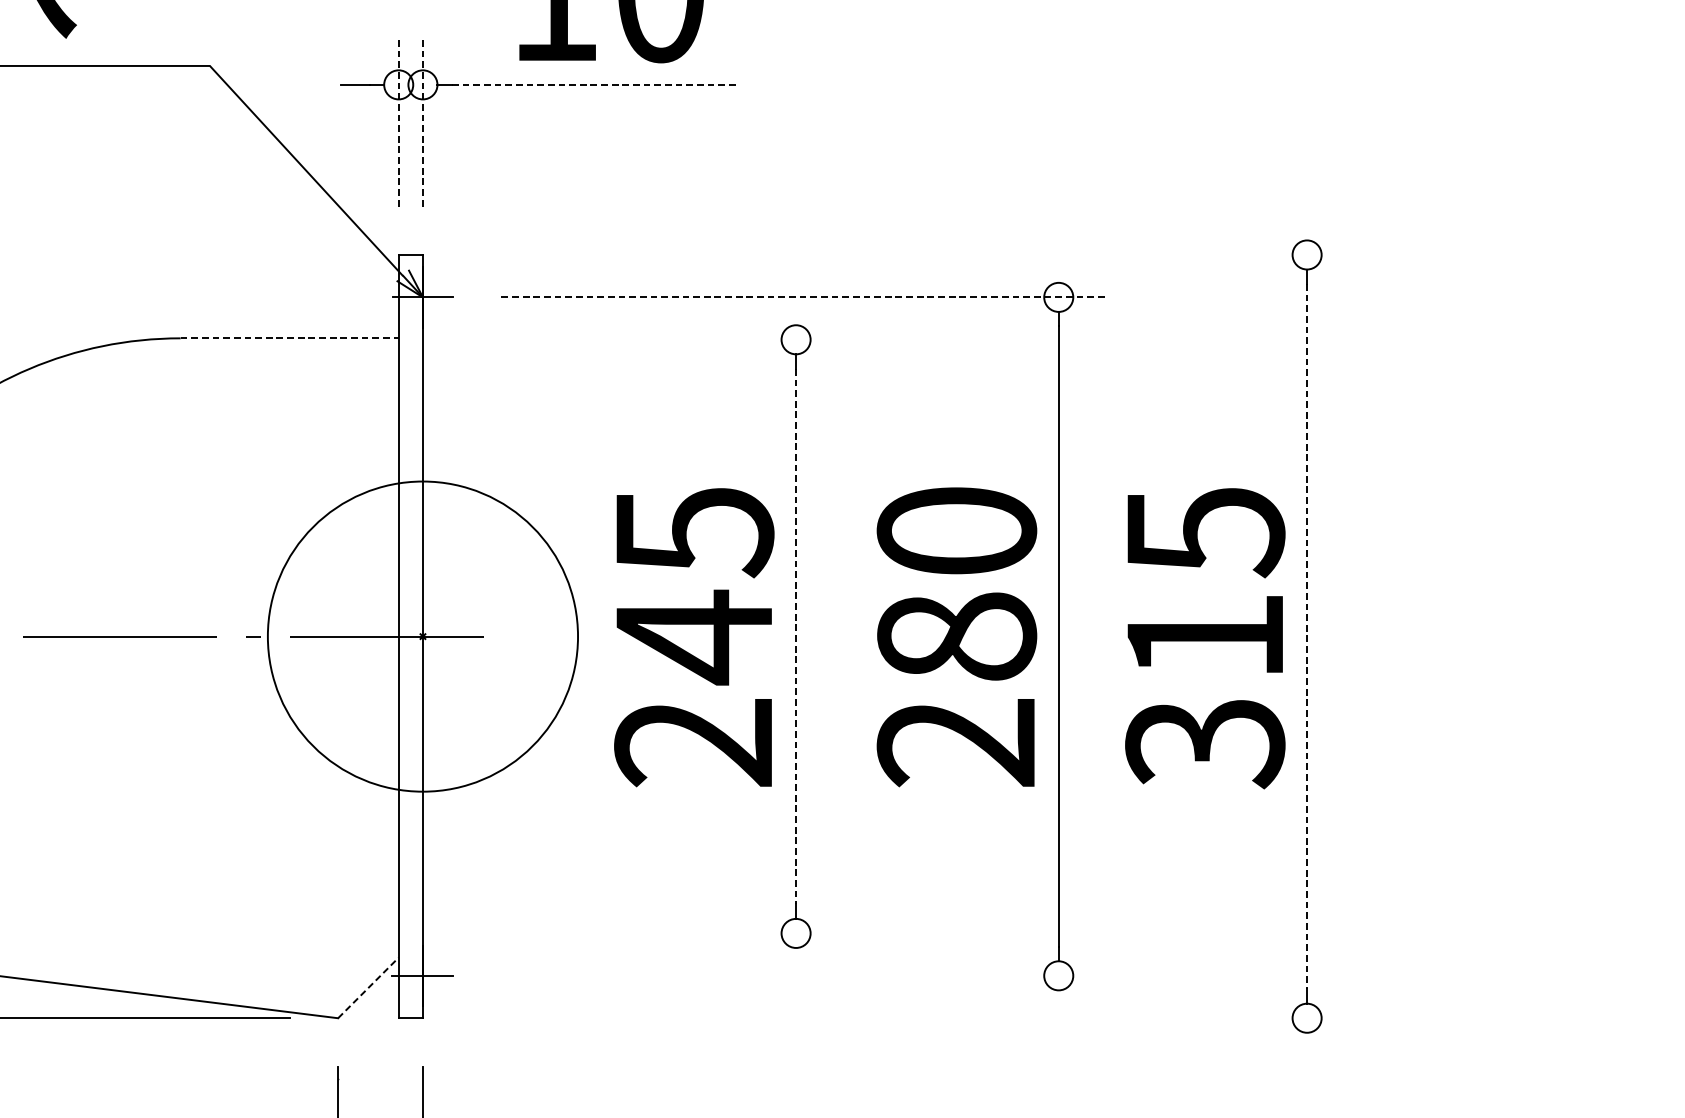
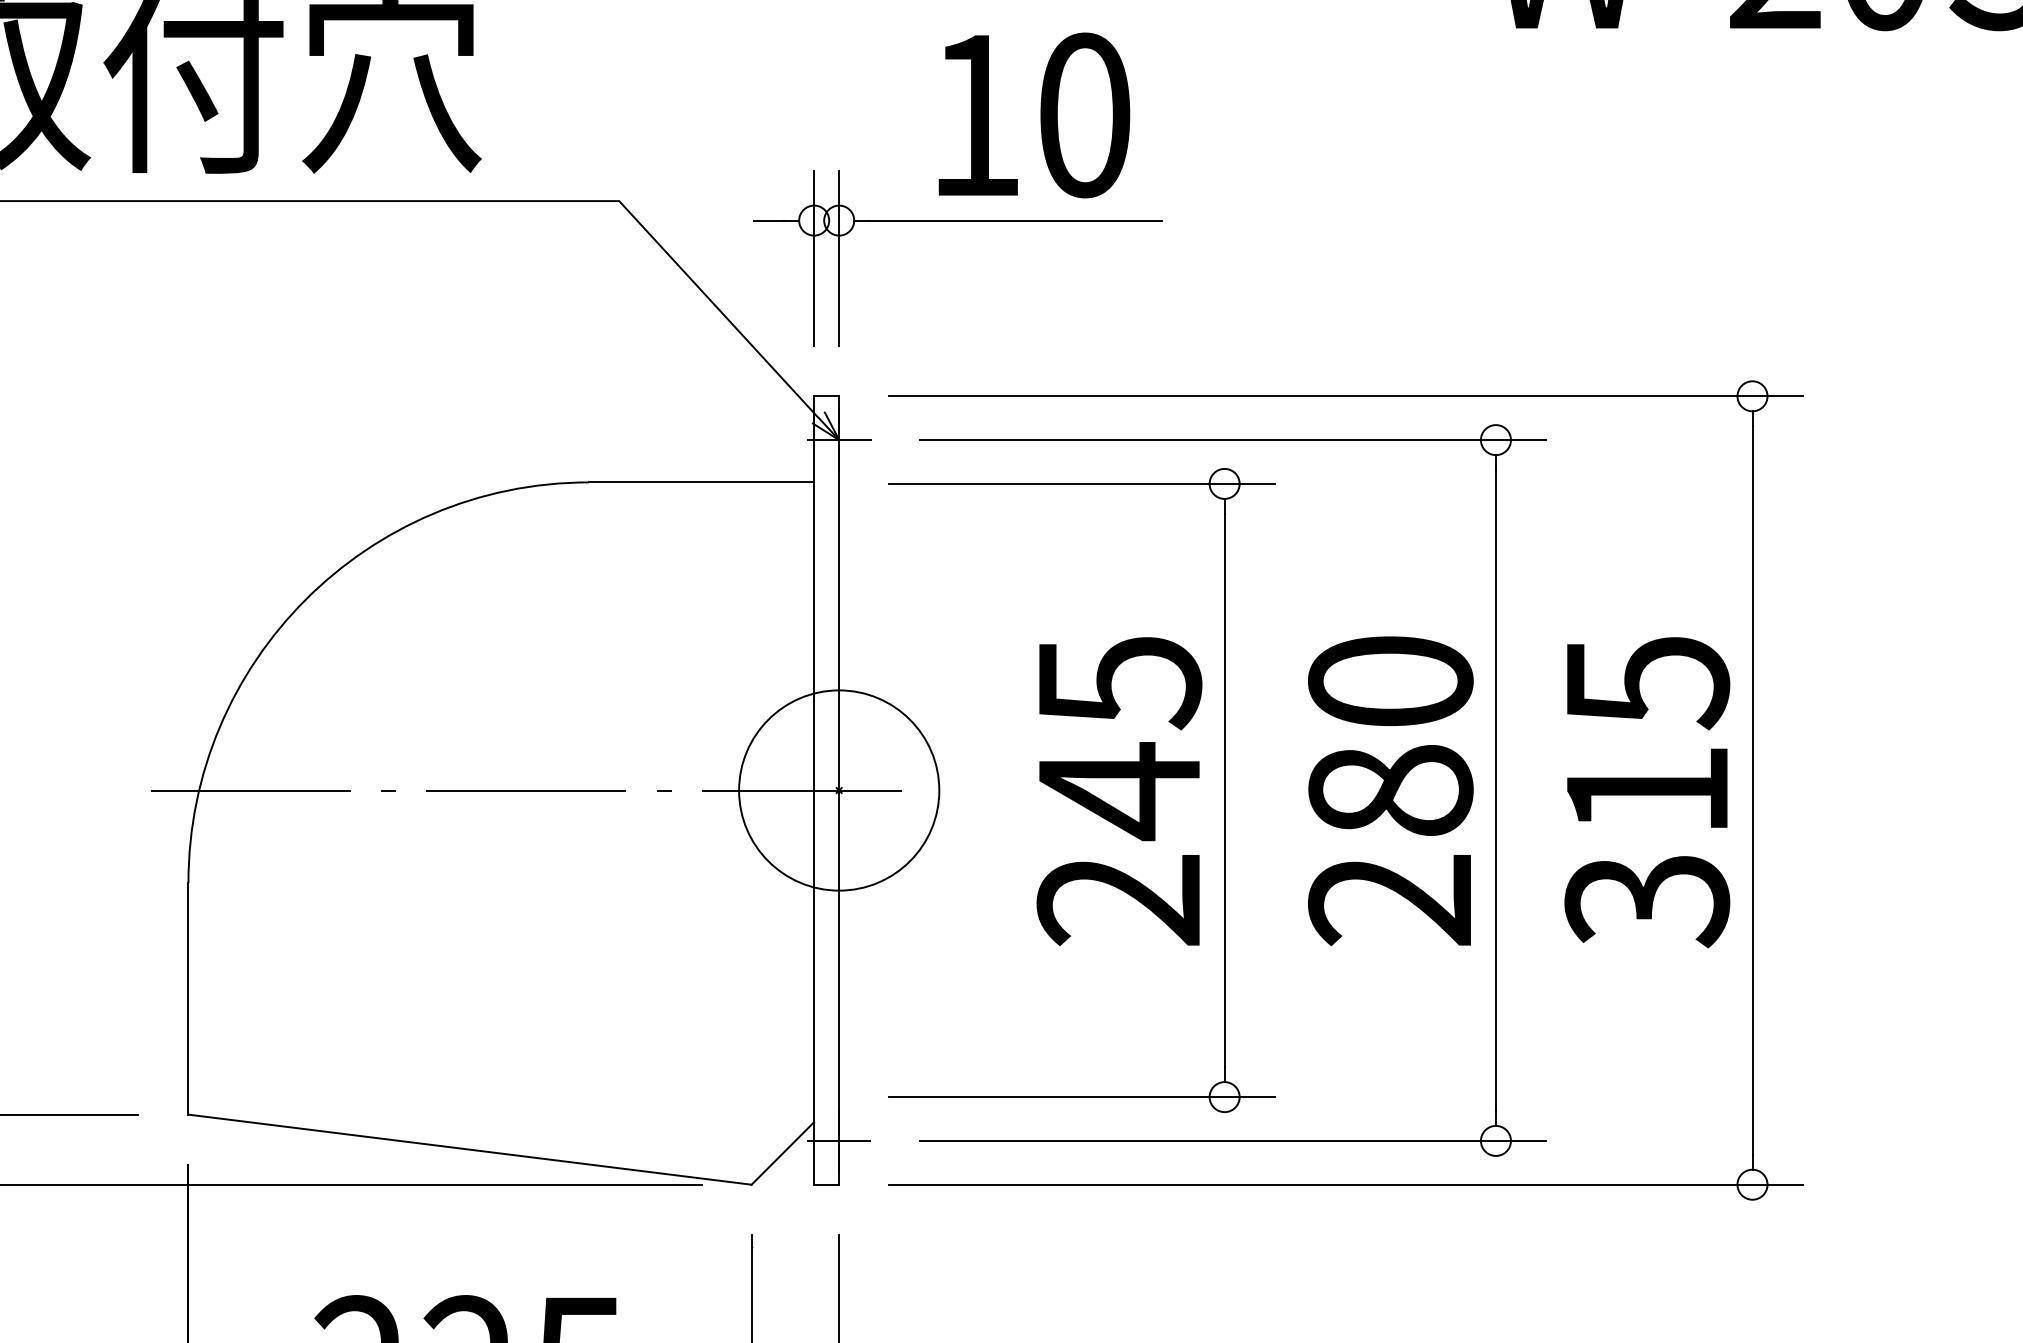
line: (594, 84) -> (1016, 220), dashed -> solid
line: (399, 121) -> (814, 258), dashed -> solid
line: (423, 121) -> (839, 258), dashed -> solid
line: (913, 255) -> (1345, 396), added
line: (804, 297) -> (1233, 440), dashed -> solid
line: (289, 338) -> (701, 482), dashed -> solid
line: (657, 339) -> (1081, 483), added
circle: (423, 636) -> (839, 790), size x0.62
line: (795, 636) -> (1224, 790), dashed -> solid
line: (1307, 637) -> (1752, 791), dashed -> solid
line: (657, 933) -> (1081, 1097), added
line: (804, 975) -> (1233, 1140), added
line: (369, 988) -> (783, 1153), dashed -> solid
line: (913, 1018) -> (1345, 1184), added

